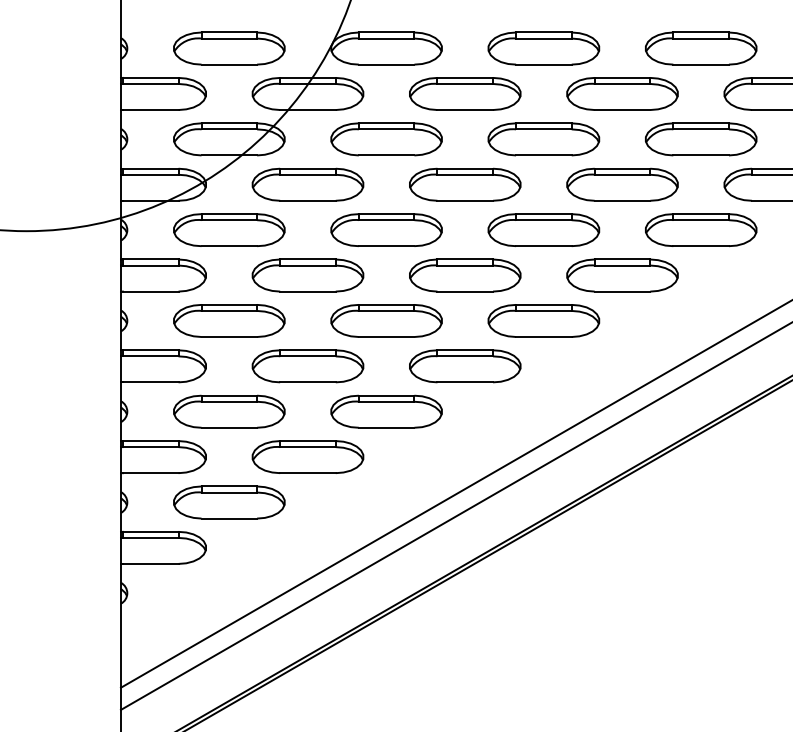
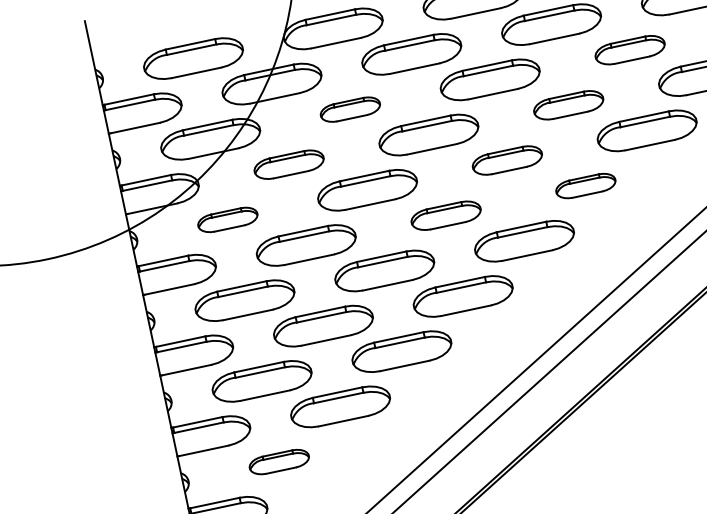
part: (386, 139) -> (350, 109), size x0.6
part: (701, 139) -> (630, 50), size x0.7
part: (307, 184) -> (288, 164), size x0.7
part: (622, 184) -> (568, 105), size x0.7
part: (229, 229) -> (227, 219), size x0.6
part: (543, 229) -> (506, 160), size x0.7
part: (465, 275) -> (446, 215), size x0.7
part: (622, 275) -> (585, 186), size x0.6
part: (229, 502) -> (279, 462), size x0.6

